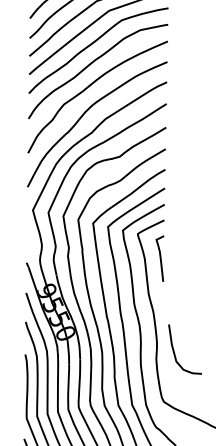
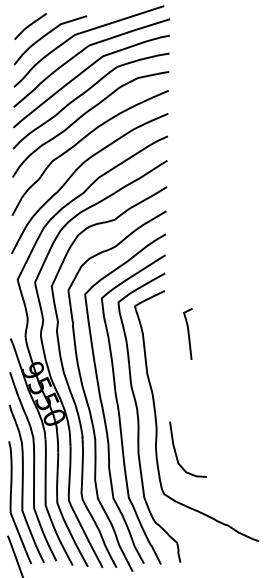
curve: (159, 258) -> (187, 333), moved
curve: (174, 351) -> (176, 451), moved

